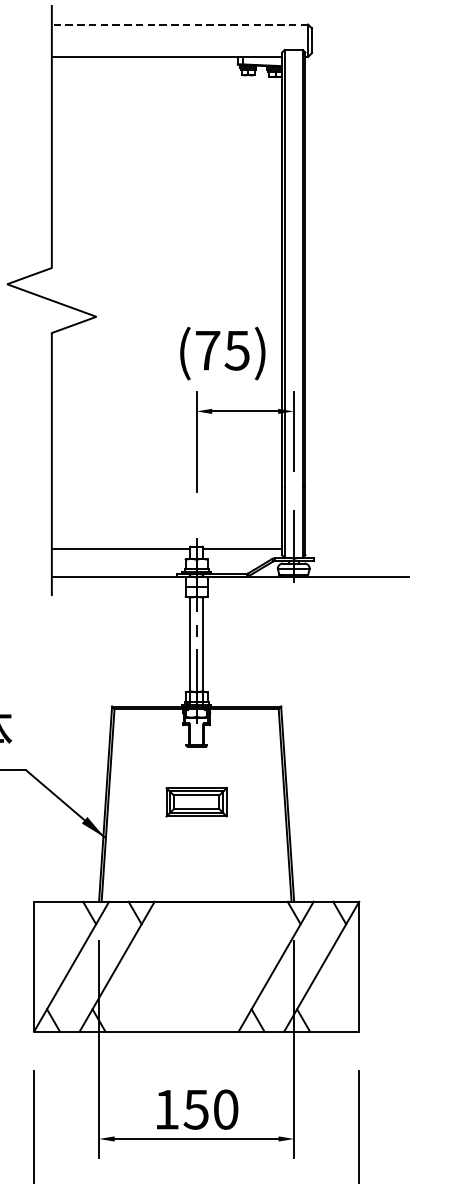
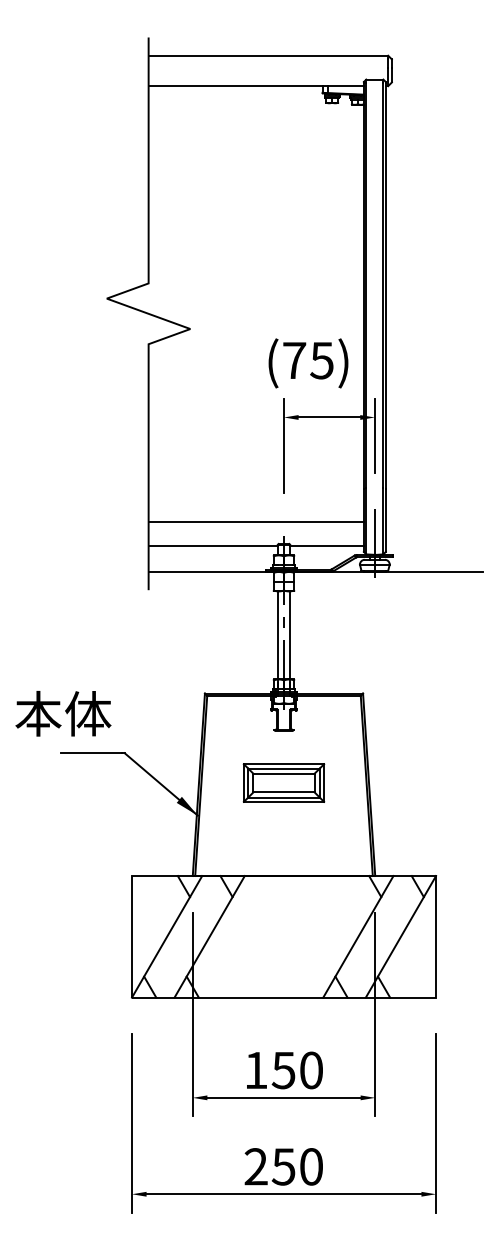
line: (180, 24) -> (268, 55), dashed -> solid
line: (166, 522) -> (255, 521), added
part: (196, 801) -> (283, 782), size x1.43

